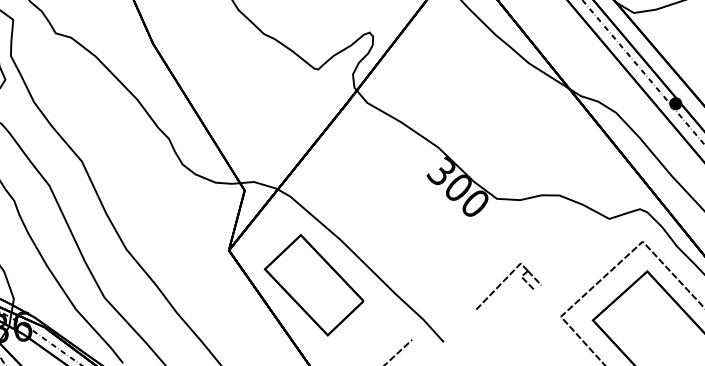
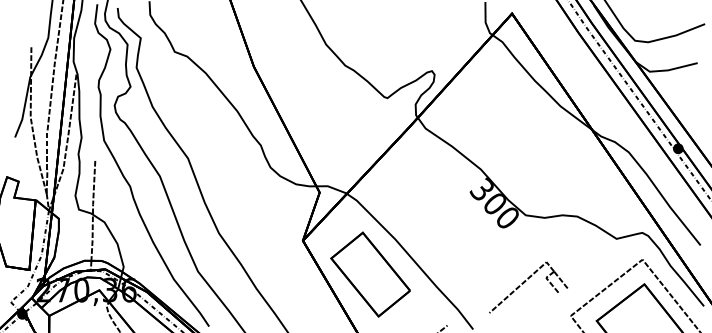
part: (506, 286) -> (528, 287), size x1.43

